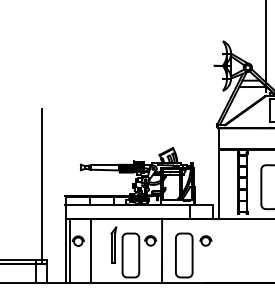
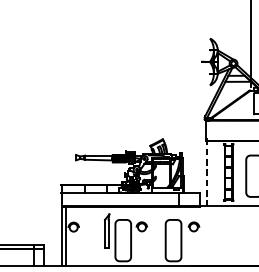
line: (219, 182) -> (206, 171), solid -> dashed
line: (41, 186) -> (39, 175), removed
line: (91, 250) -> (86, 235), removed
line: (161, 250) -> (152, 235), removed

